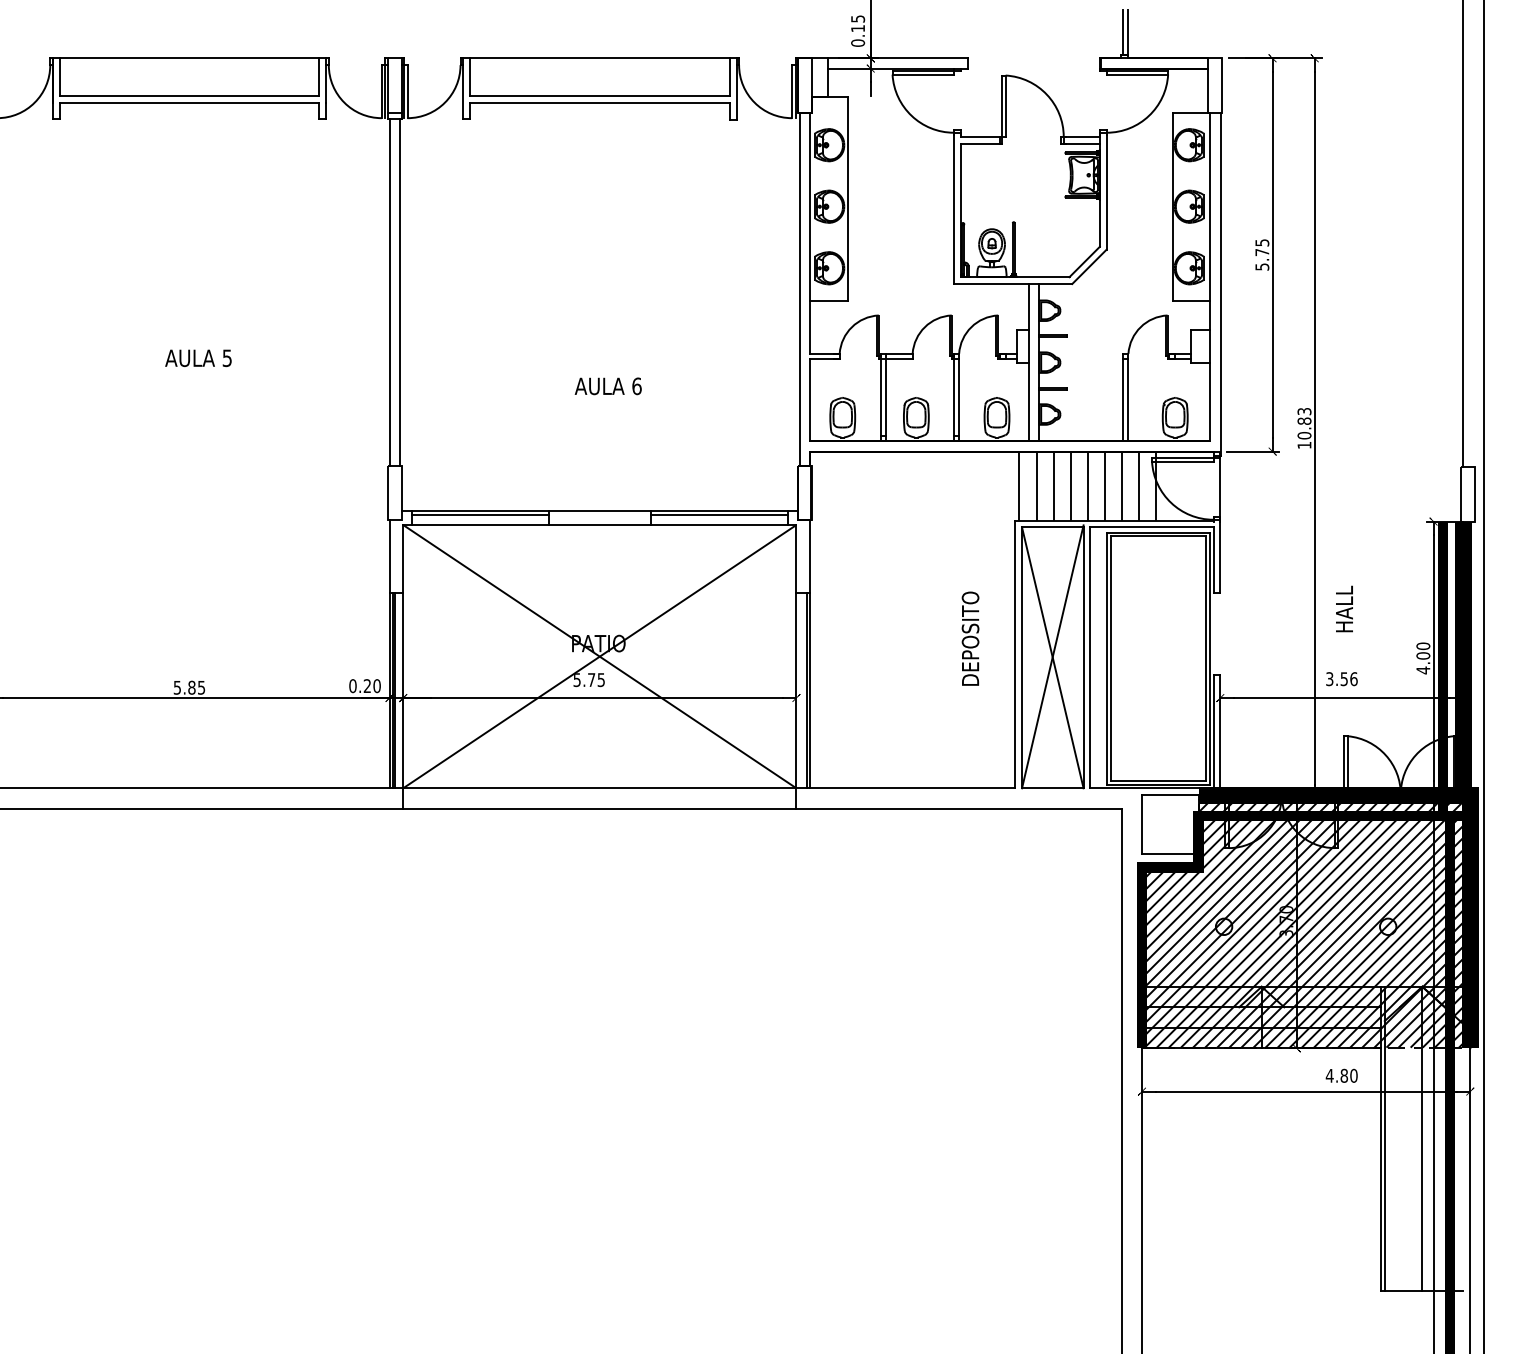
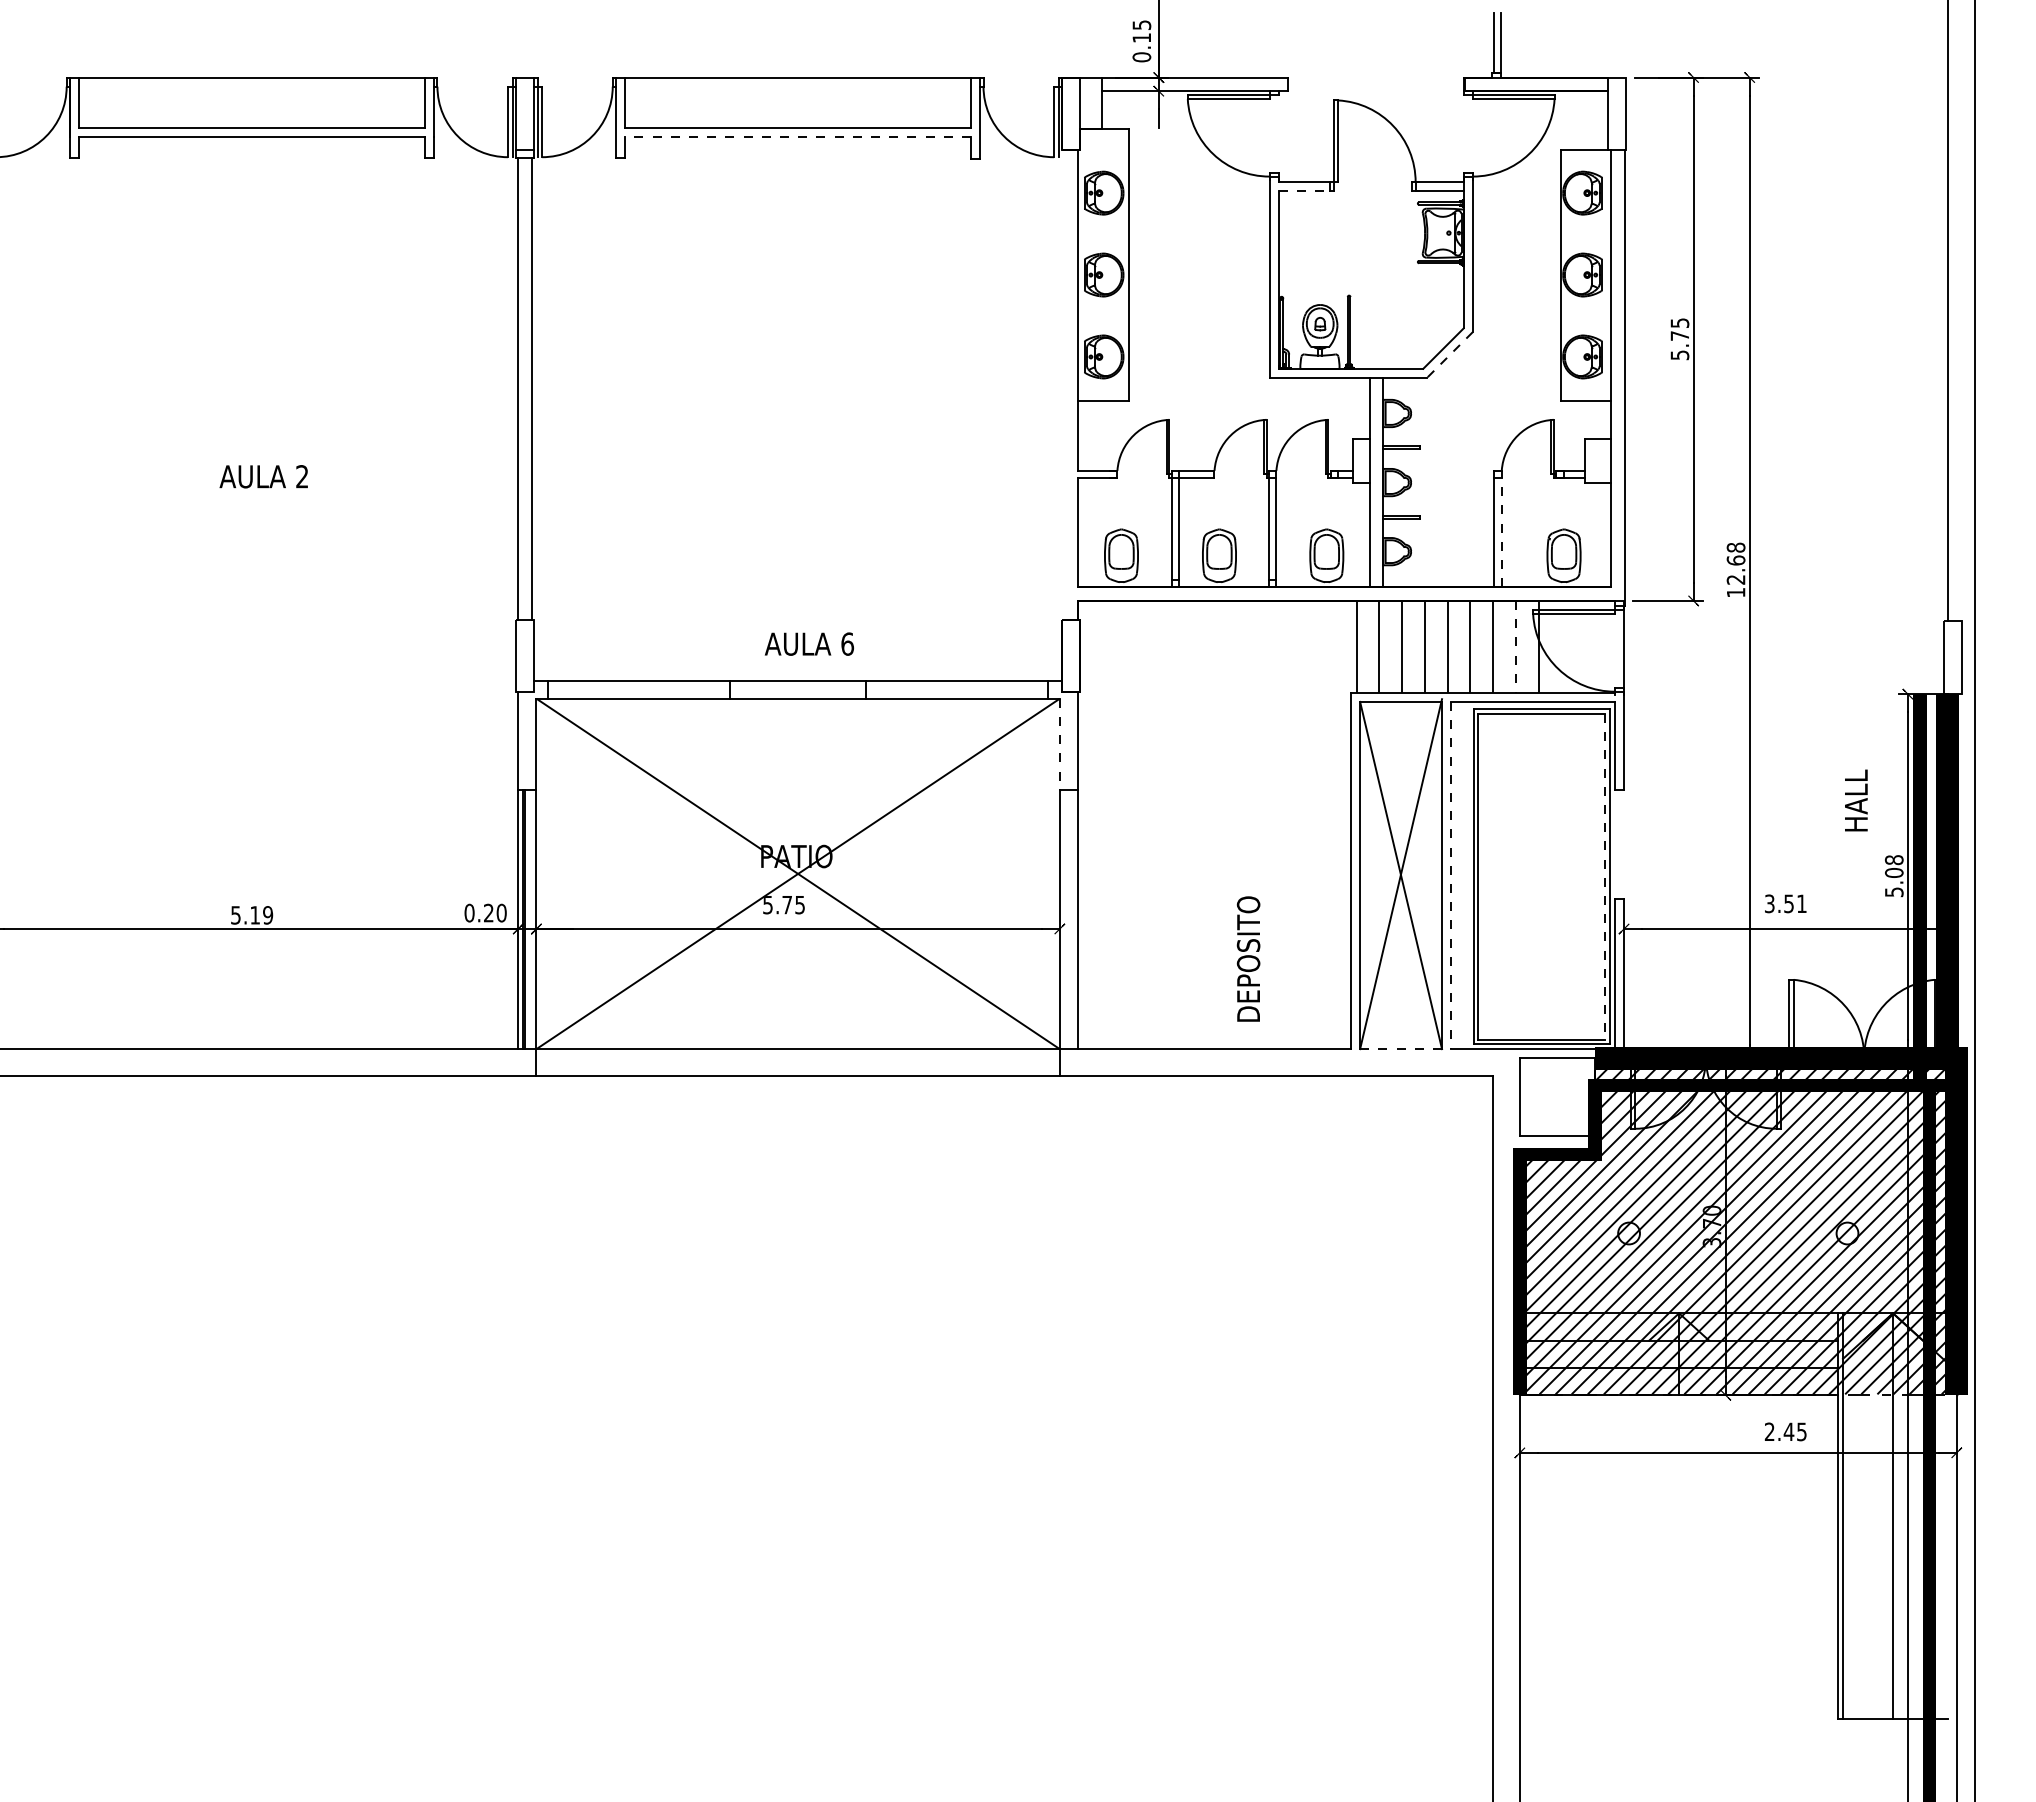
line: (600, 102) -> (798, 136), solid -> dashed
line: (980, 143) -> (1304, 191), solid -> dashed
line: (1089, 267) -> (1449, 355), solid -> dashed
line: (799, 288) -> (1064, 384), removed
text: (227, 358) -> (302, 476), 5 -> 2
text: (607, 385) -> (808, 643), moved
line: (1128, 397) -> (1501, 528), solid -> dashed
text: (1304, 423) -> (1735, 563), 10.83 -> 12.68
line: (1138, 485) -> (1515, 646), solid -> dashed
line: (479, 515) -> (638, 685), removed
line: (719, 515) -> (957, 685), removed
line: (796, 559) -> (1059, 744), solid -> dashed
text: (1344, 609) -> (1856, 800), moved
text: (970, 638) -> (1248, 958), moved
line: (1090, 657) -> (1451, 875), solid -> dashed
text: (1423, 658) -> (1894, 876), 4.00 -> 5.08
line: (1206, 659) -> (1605, 877), solid -> dashed
text: (1354, 678) -> (1802, 903), 3.56 -> 3.51
text: (196, 687) -> (261, 915), 5.85 -> 5.19
line: (806, 690) -> (1073, 919), removed
line: (1053, 788) -> (1401, 1049), solid -> dashed
text: (1341, 1075) -> (1785, 1431), 4.80 -> 2.45

